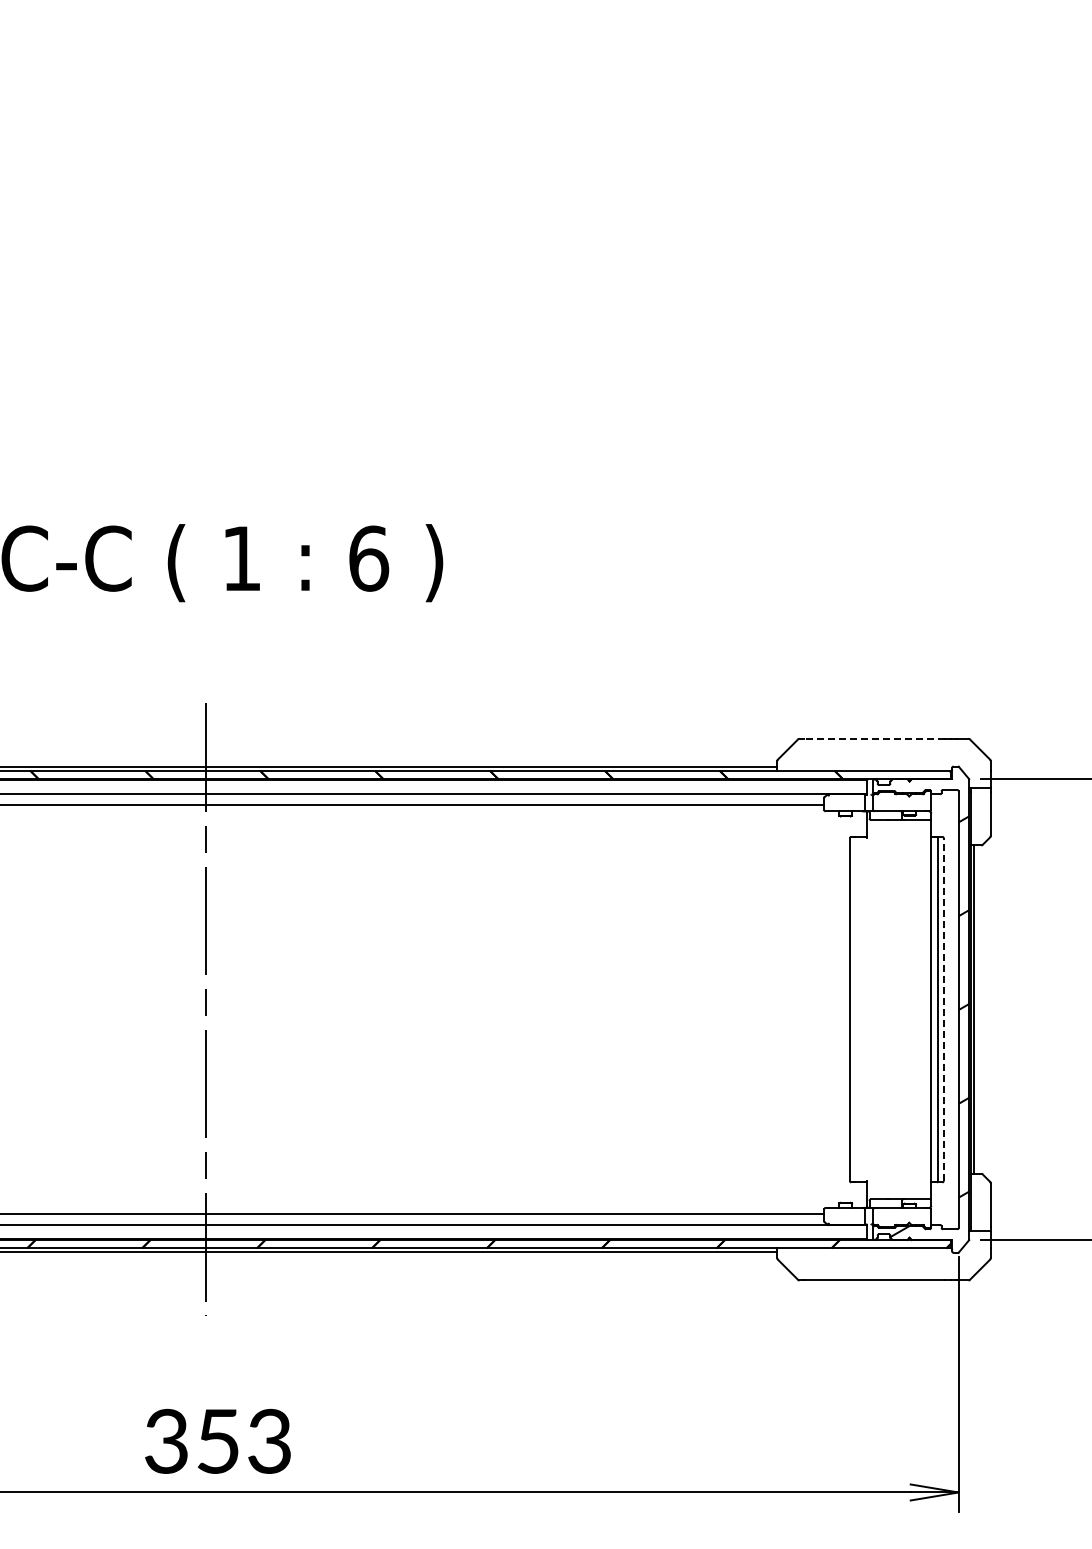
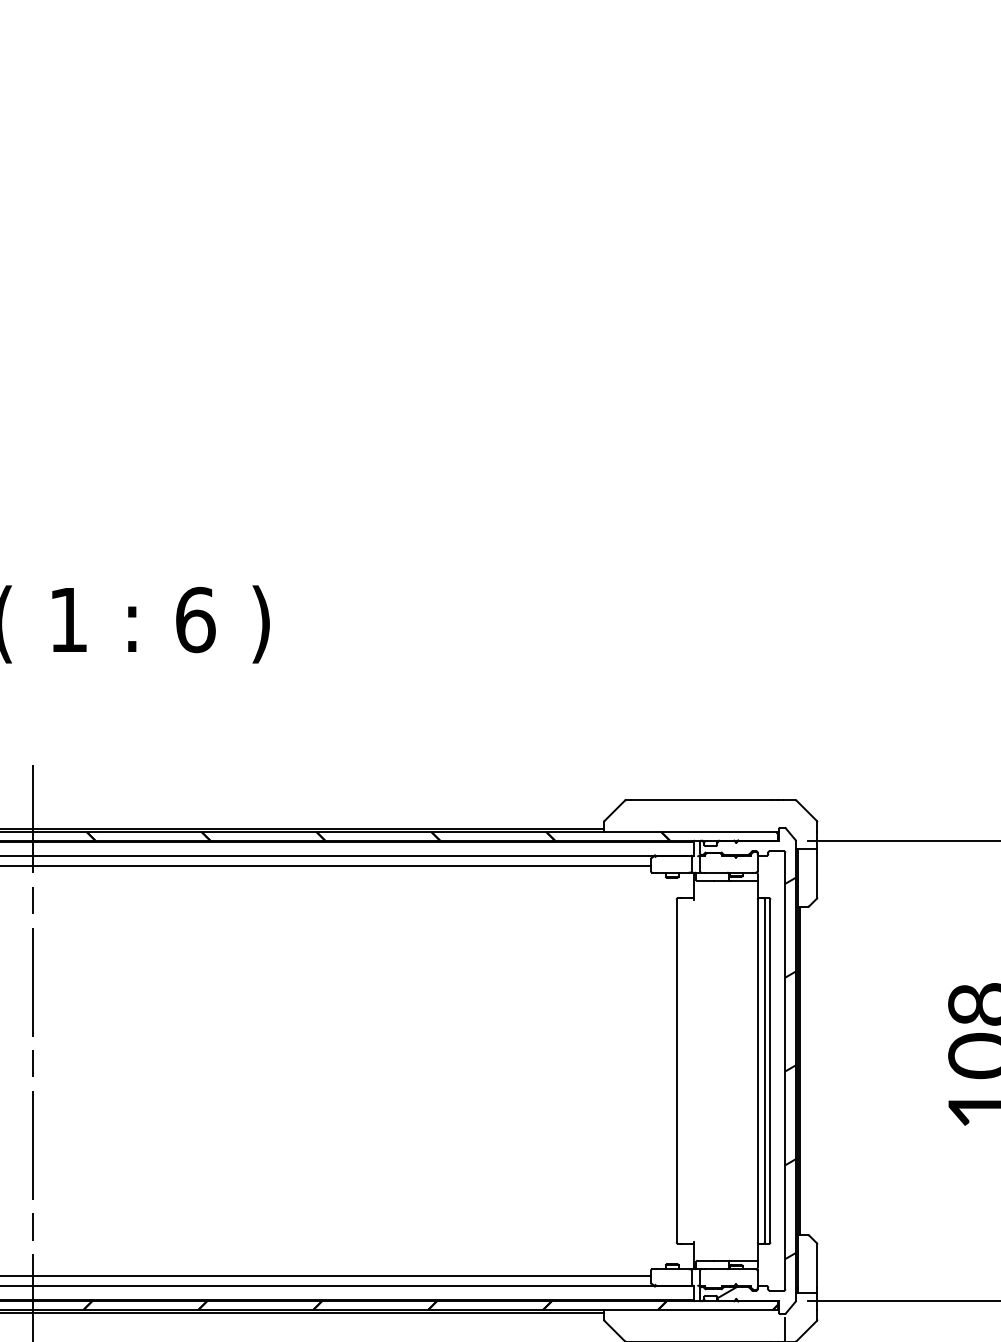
line: (873, 738) -> (700, 799), dashed -> solid
line: (943, 1009) -> (770, 1070), dashed -> solid

